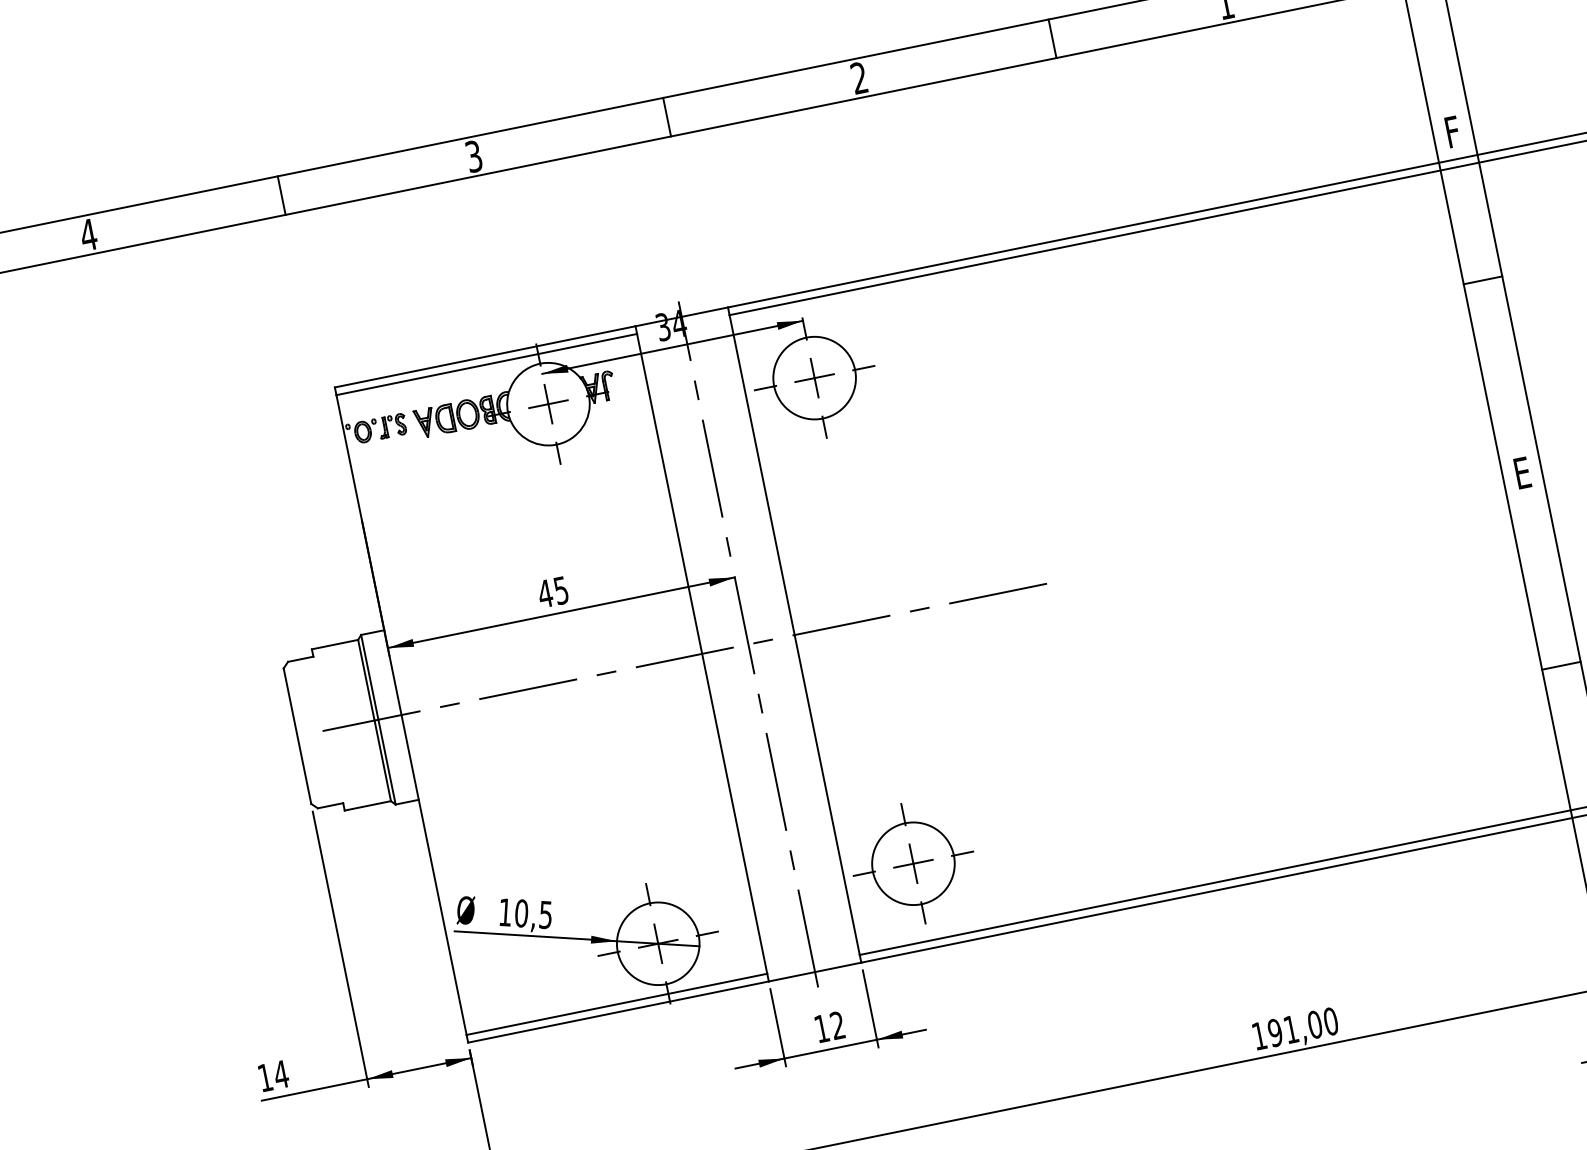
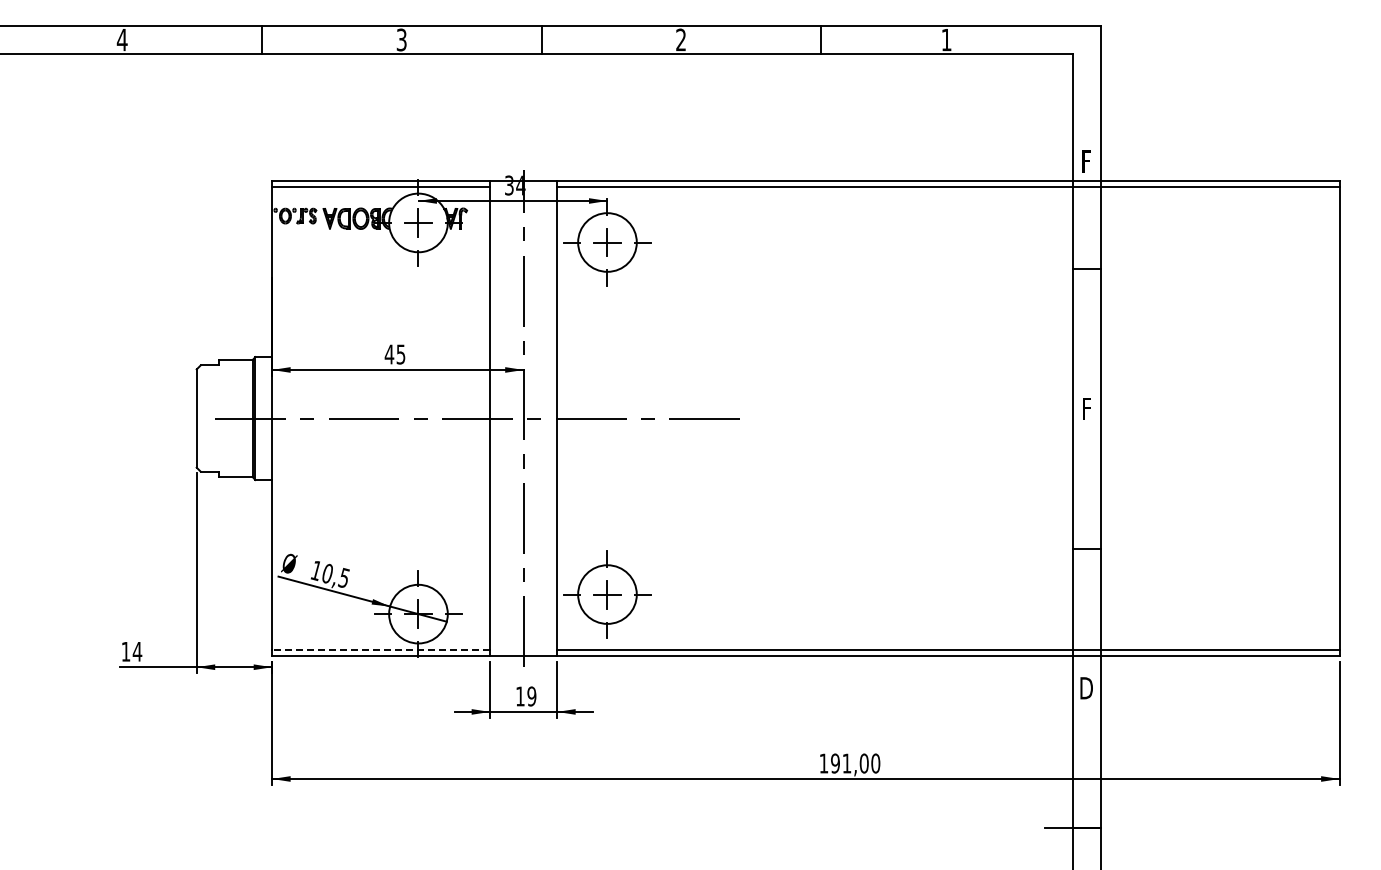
text: (1521, 472) -> (1086, 408), E -> F
line: (617, 1004) -> (381, 650), solid -> dashed
text: (837, 1025) -> (531, 696), 12 -> 19

